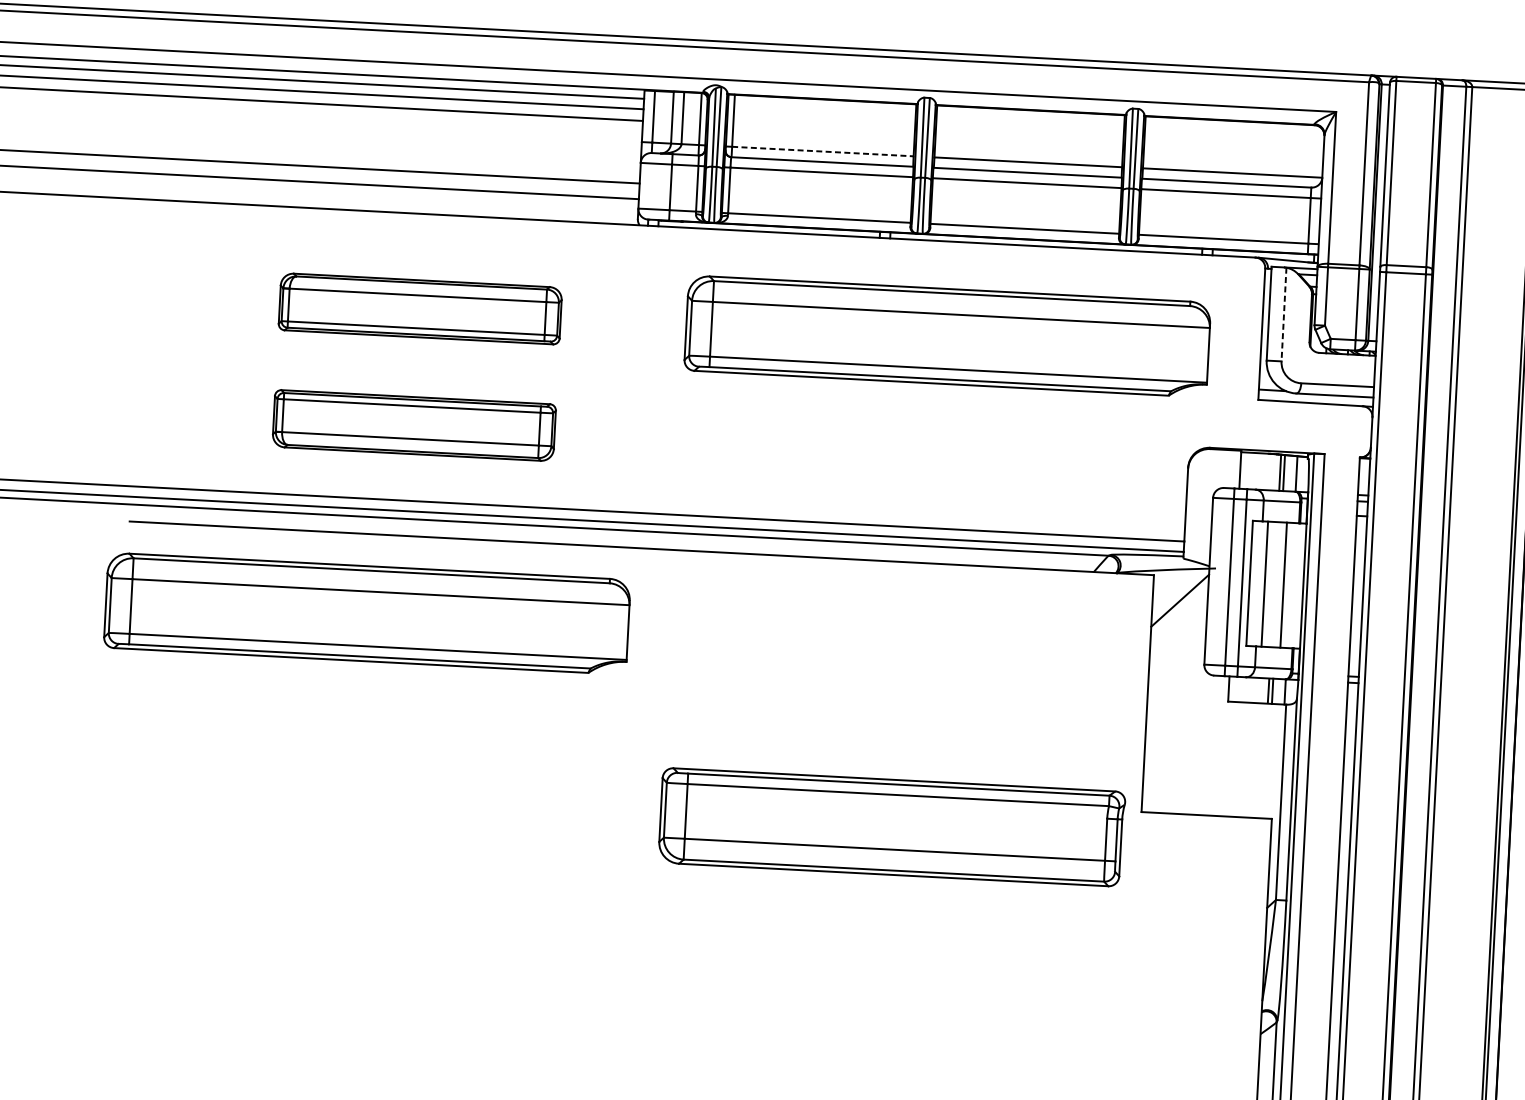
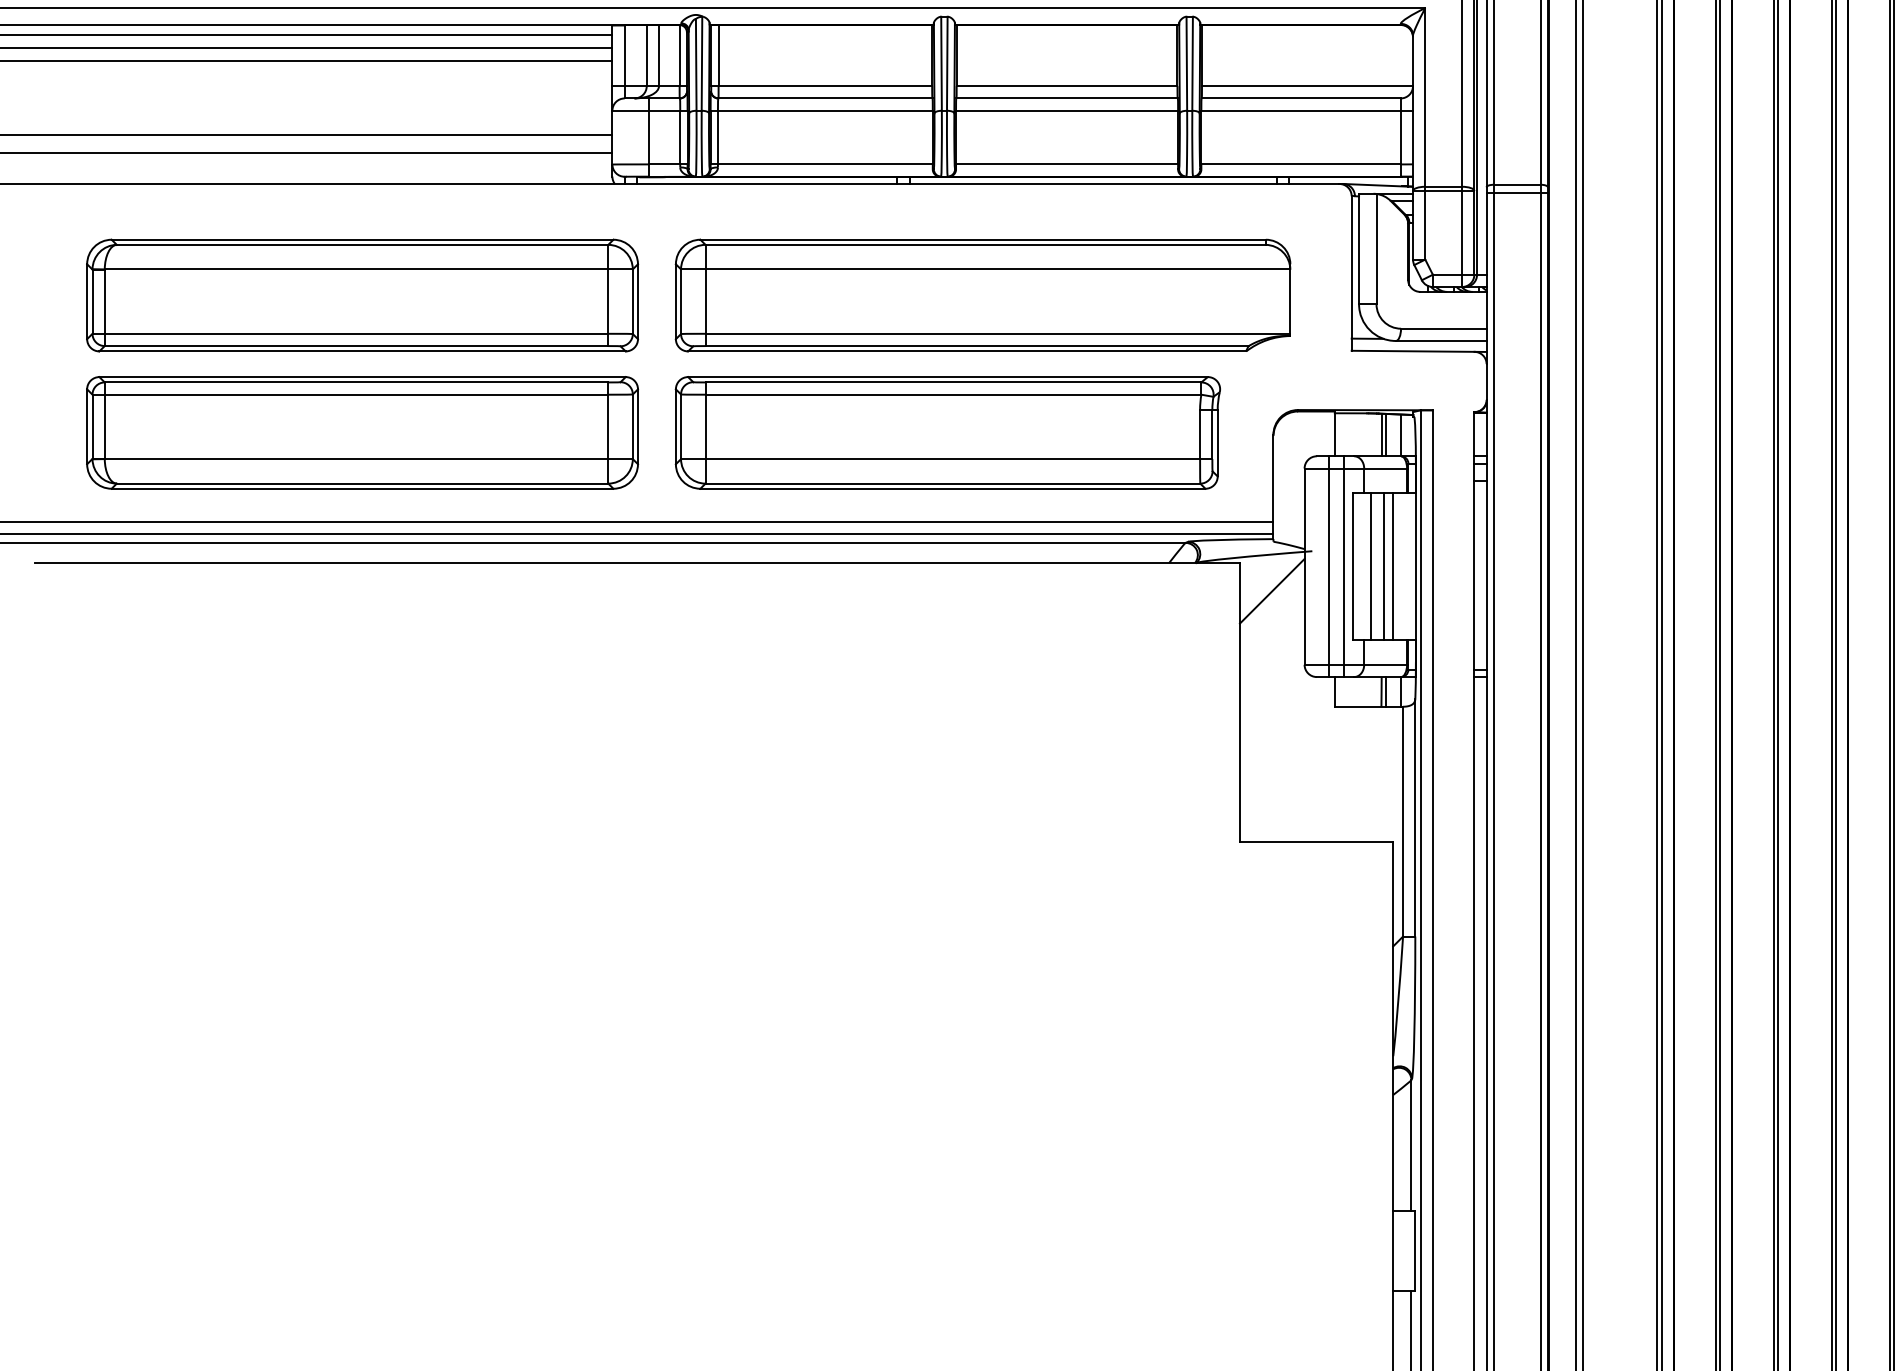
line: (822, 151) -> (825, 86), dashed -> solid
part: (420, 308) -> (362, 295), size x1.67
line: (1283, 314) -> (1376, 249), dashed -> solid
part: (414, 425) -> (362, 432), size x1.67
line: (1275, 584) -> (1383, 566), added
part: (366, 613) -> (318, 656), removed
part: (891, 826) -> (947, 432), moved

